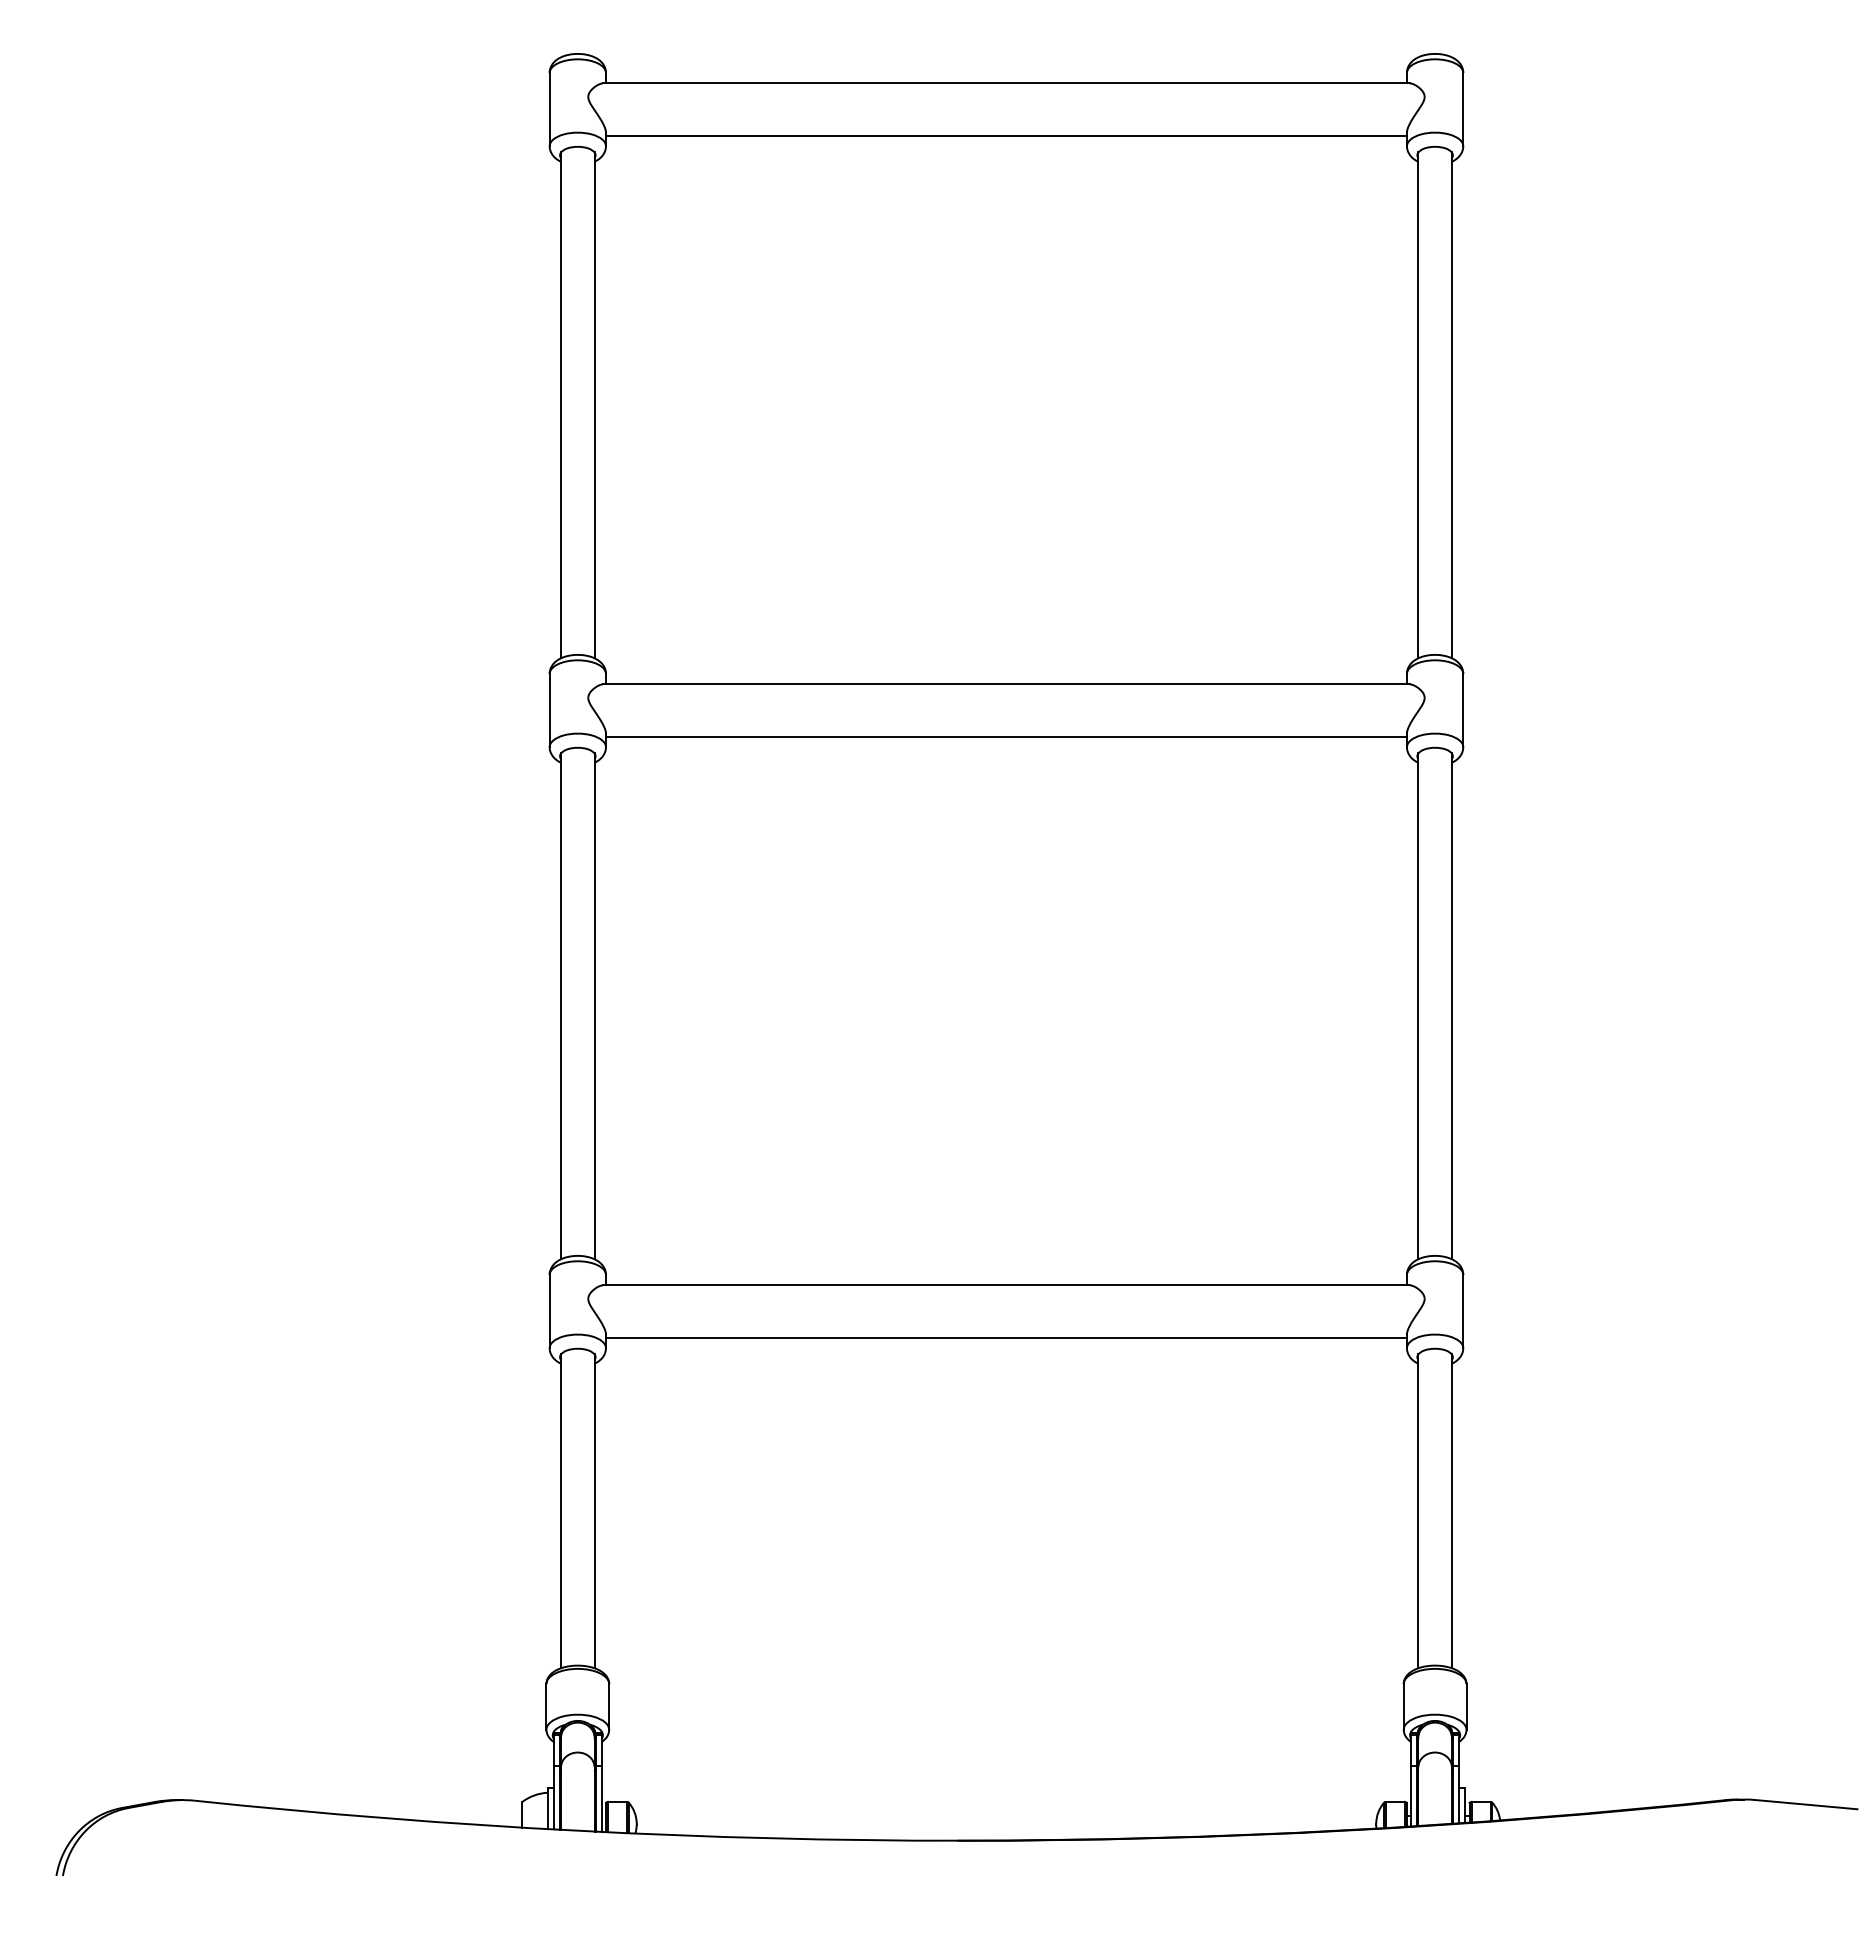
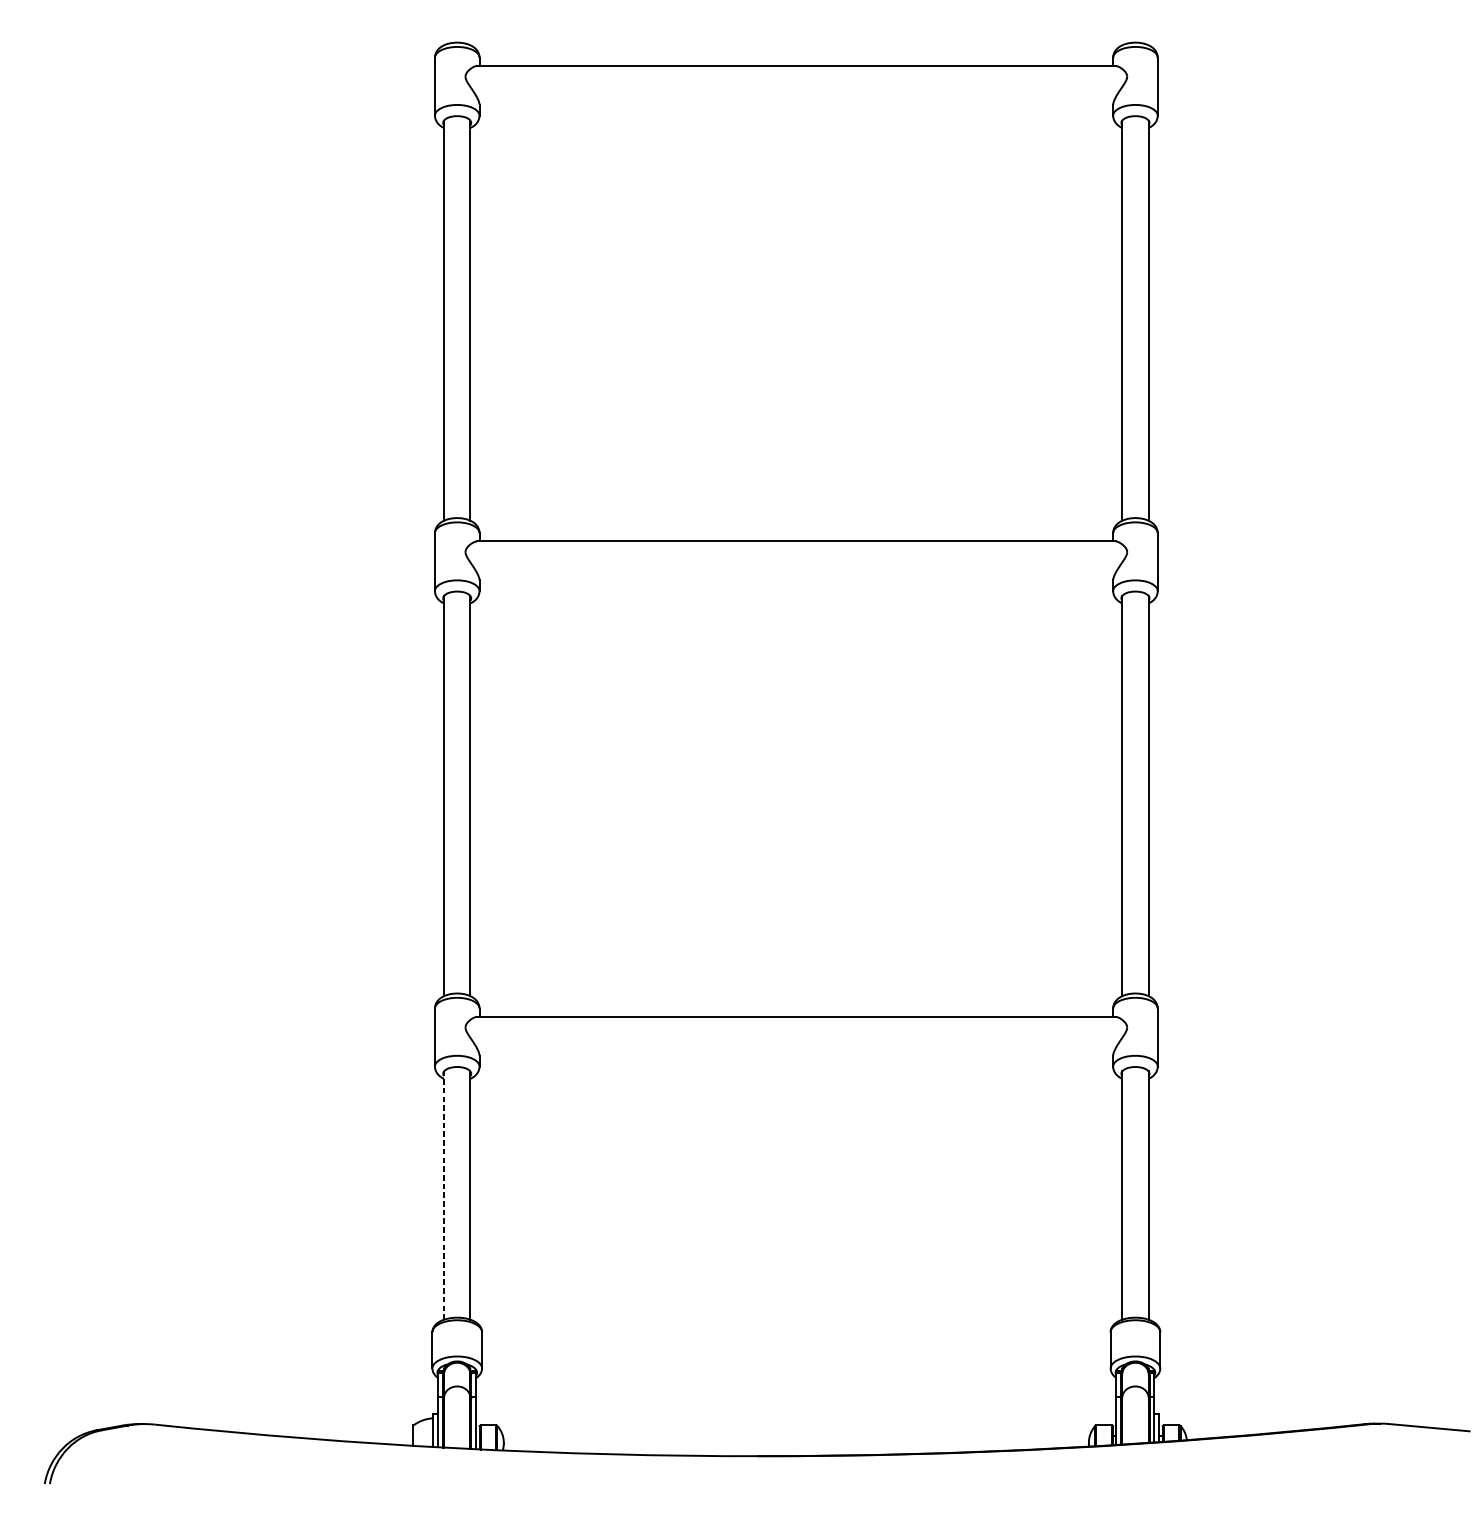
line: (1005, 135) -> (795, 107), removed
line: (1005, 736) -> (795, 582), removed
line: (1005, 1337) -> (795, 1058), removed
line: (561, 1511) -> (444, 1195), solid -> dashed

